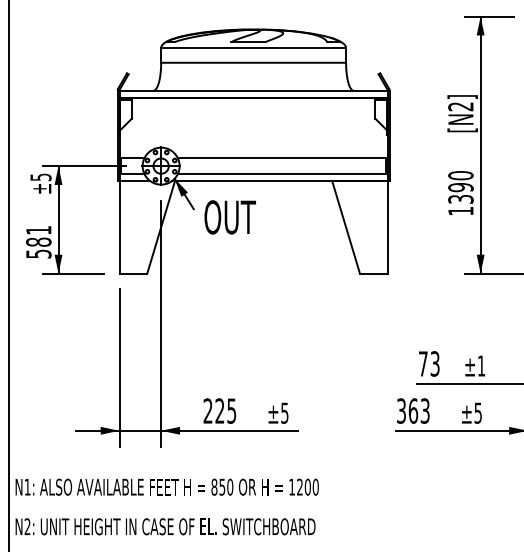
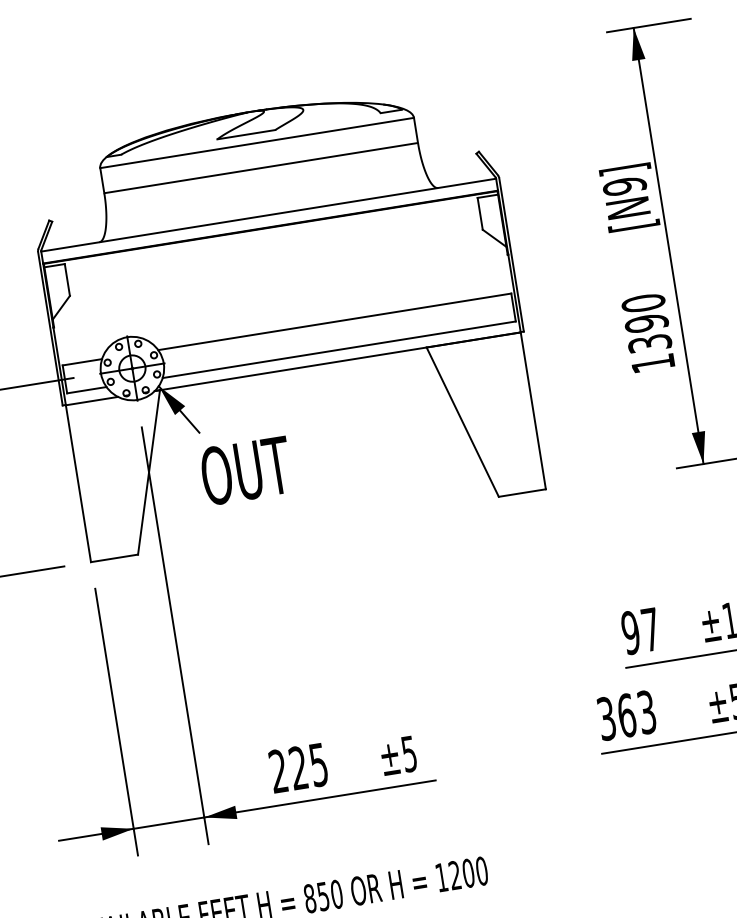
text: (460, 106) -> (623, 186), [N2] -> [N9]
text: (229, 217) -> (245, 471), moved
text: (428, 363) -> (639, 630), 73 -> 97

